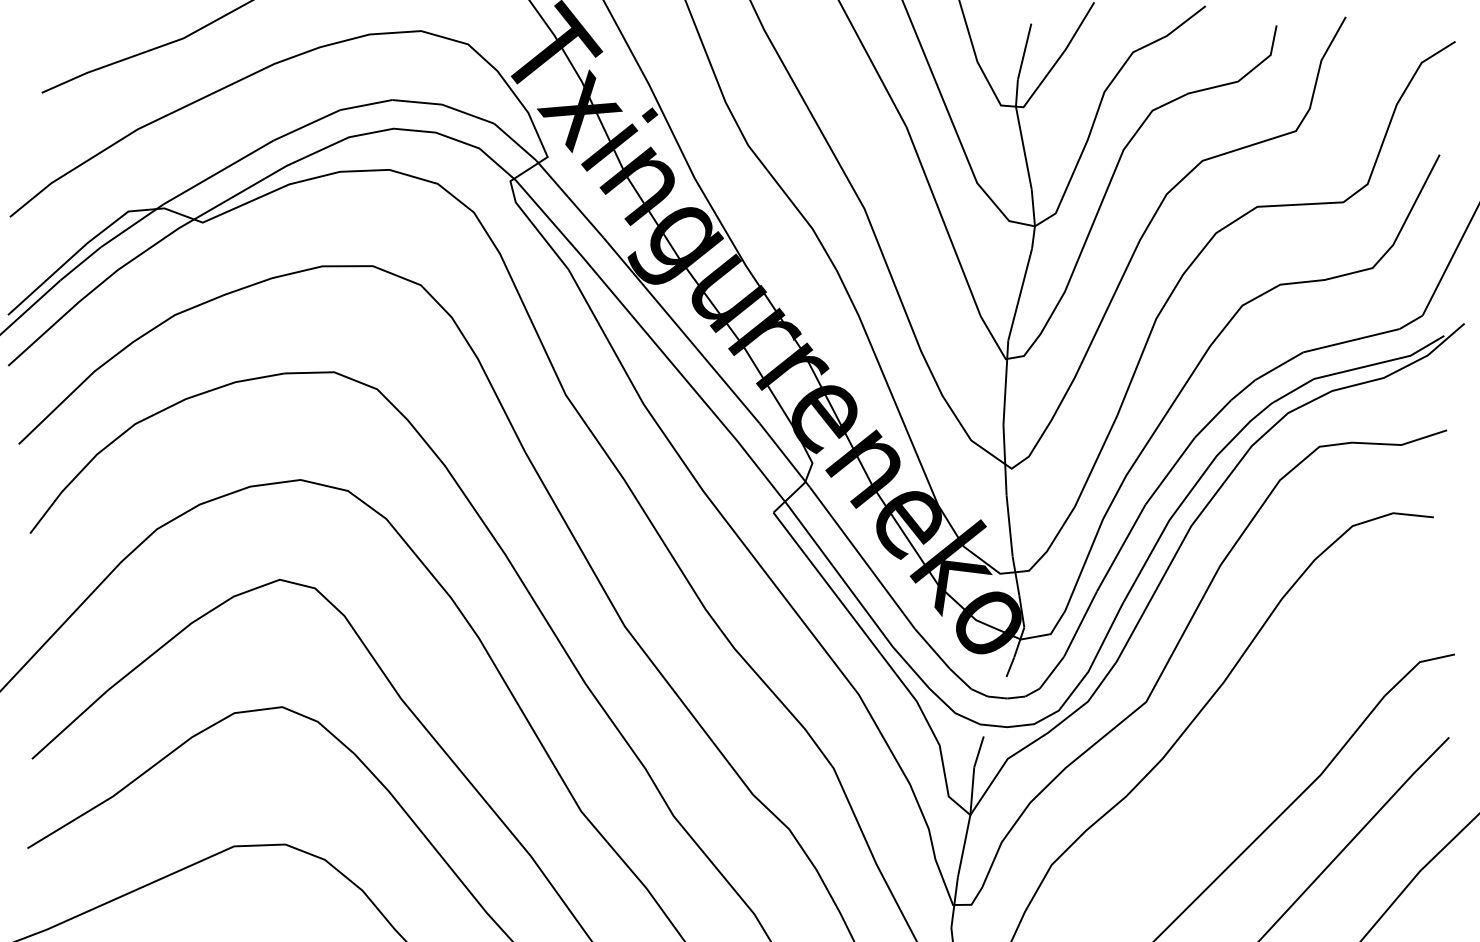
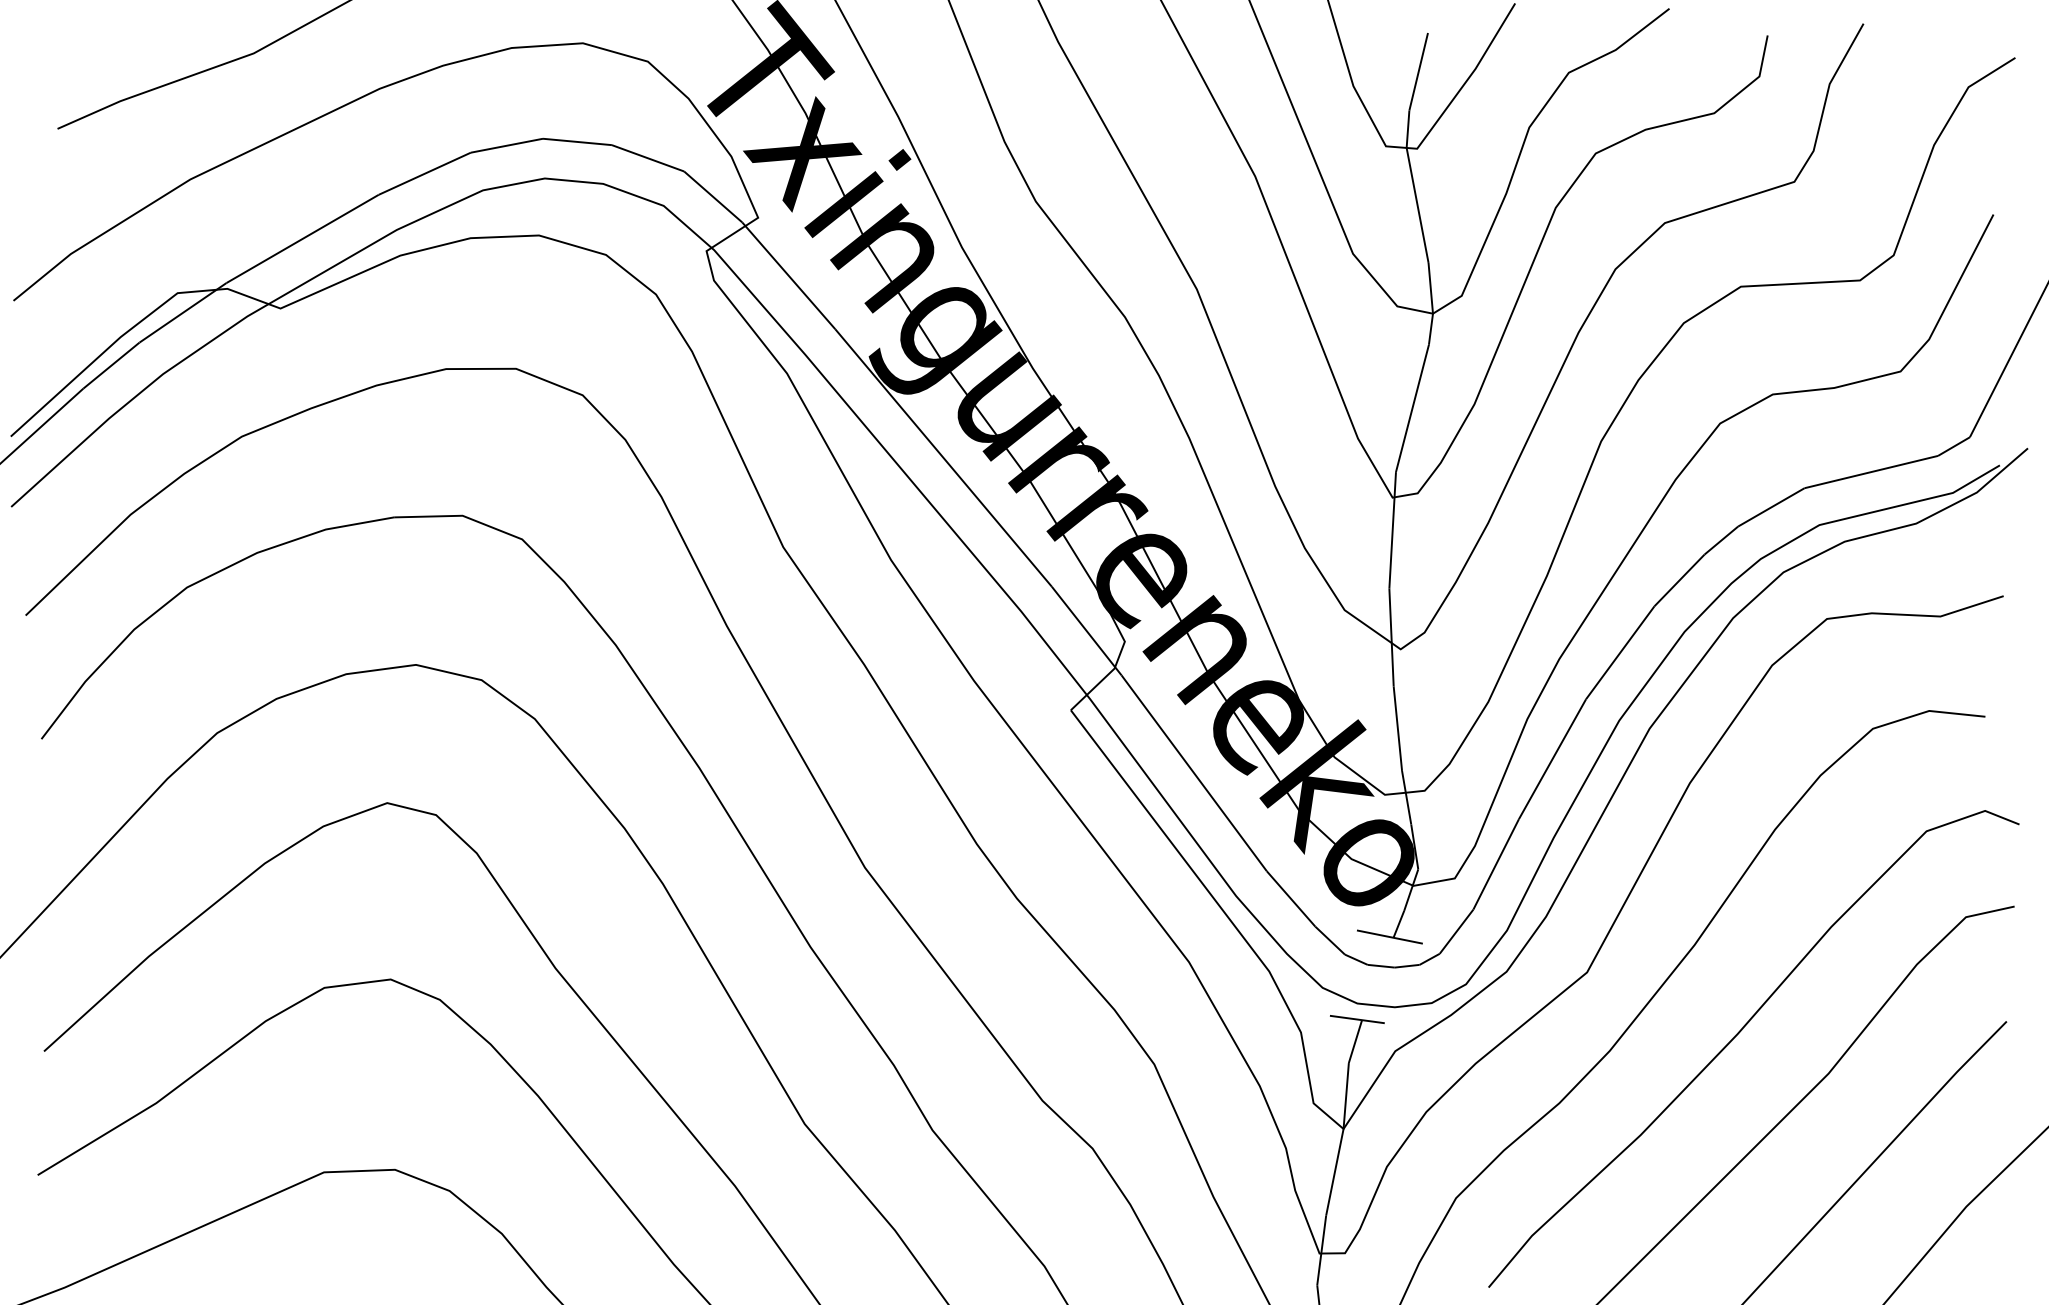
line: (1003, 676) -> (1389, 936), added
line: (979, 736) -> (1356, 1019), added
curve: (1256, 746) -> (1739, 1033), added

